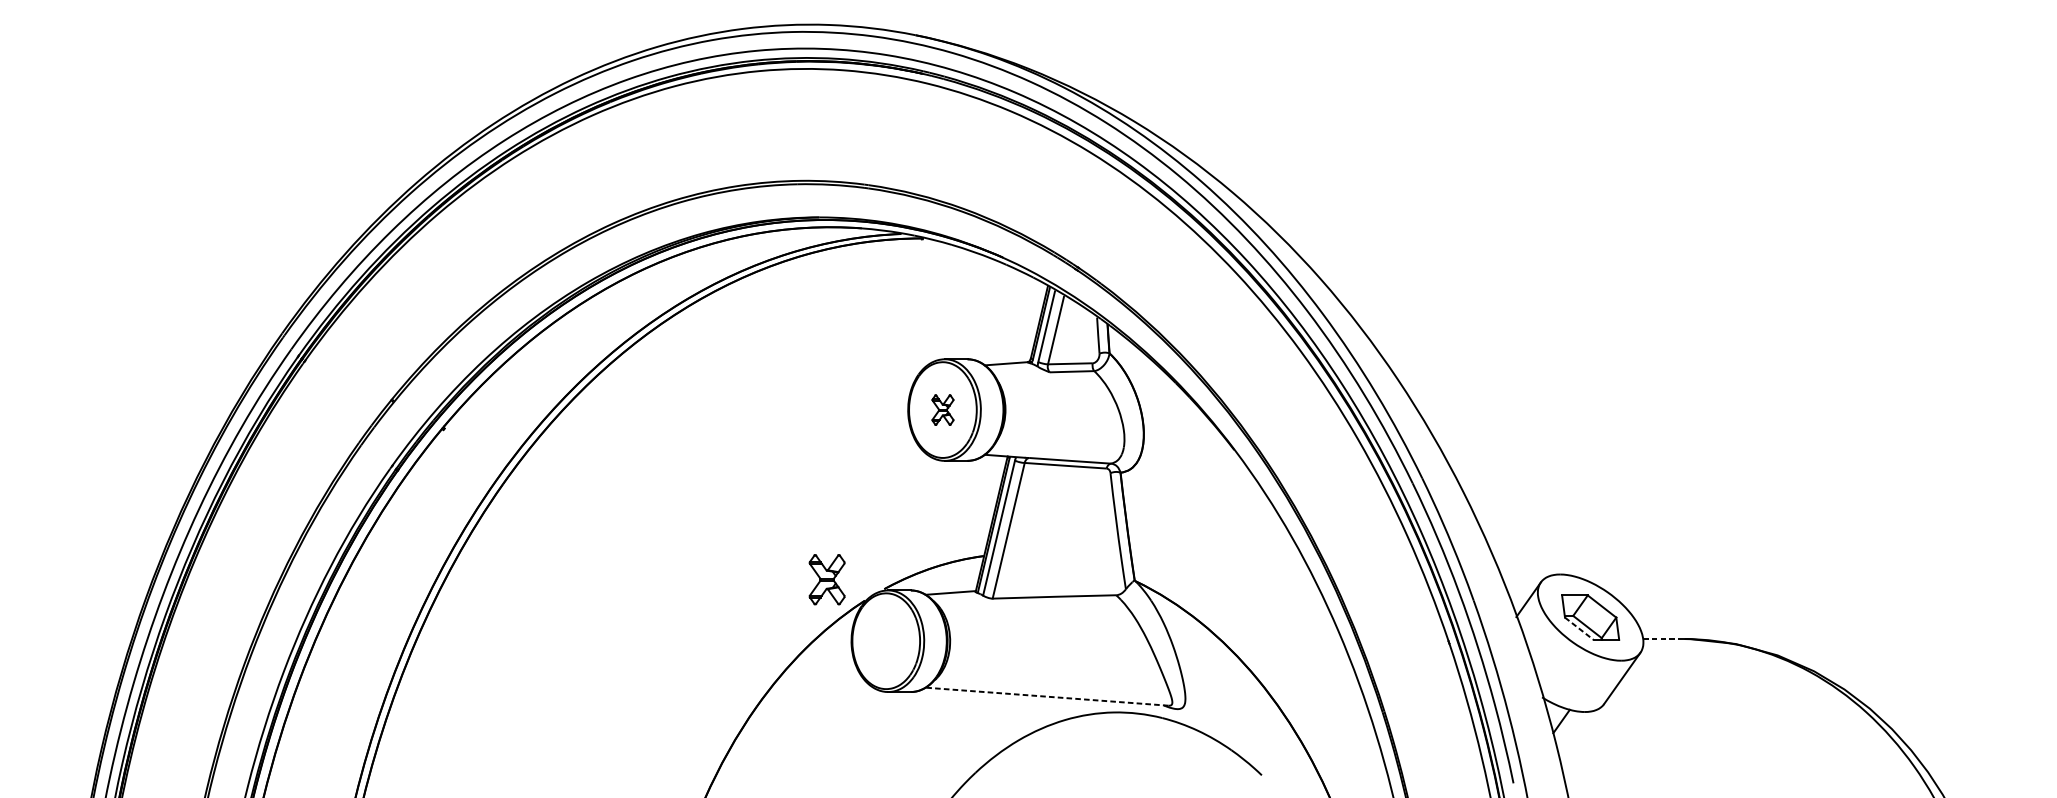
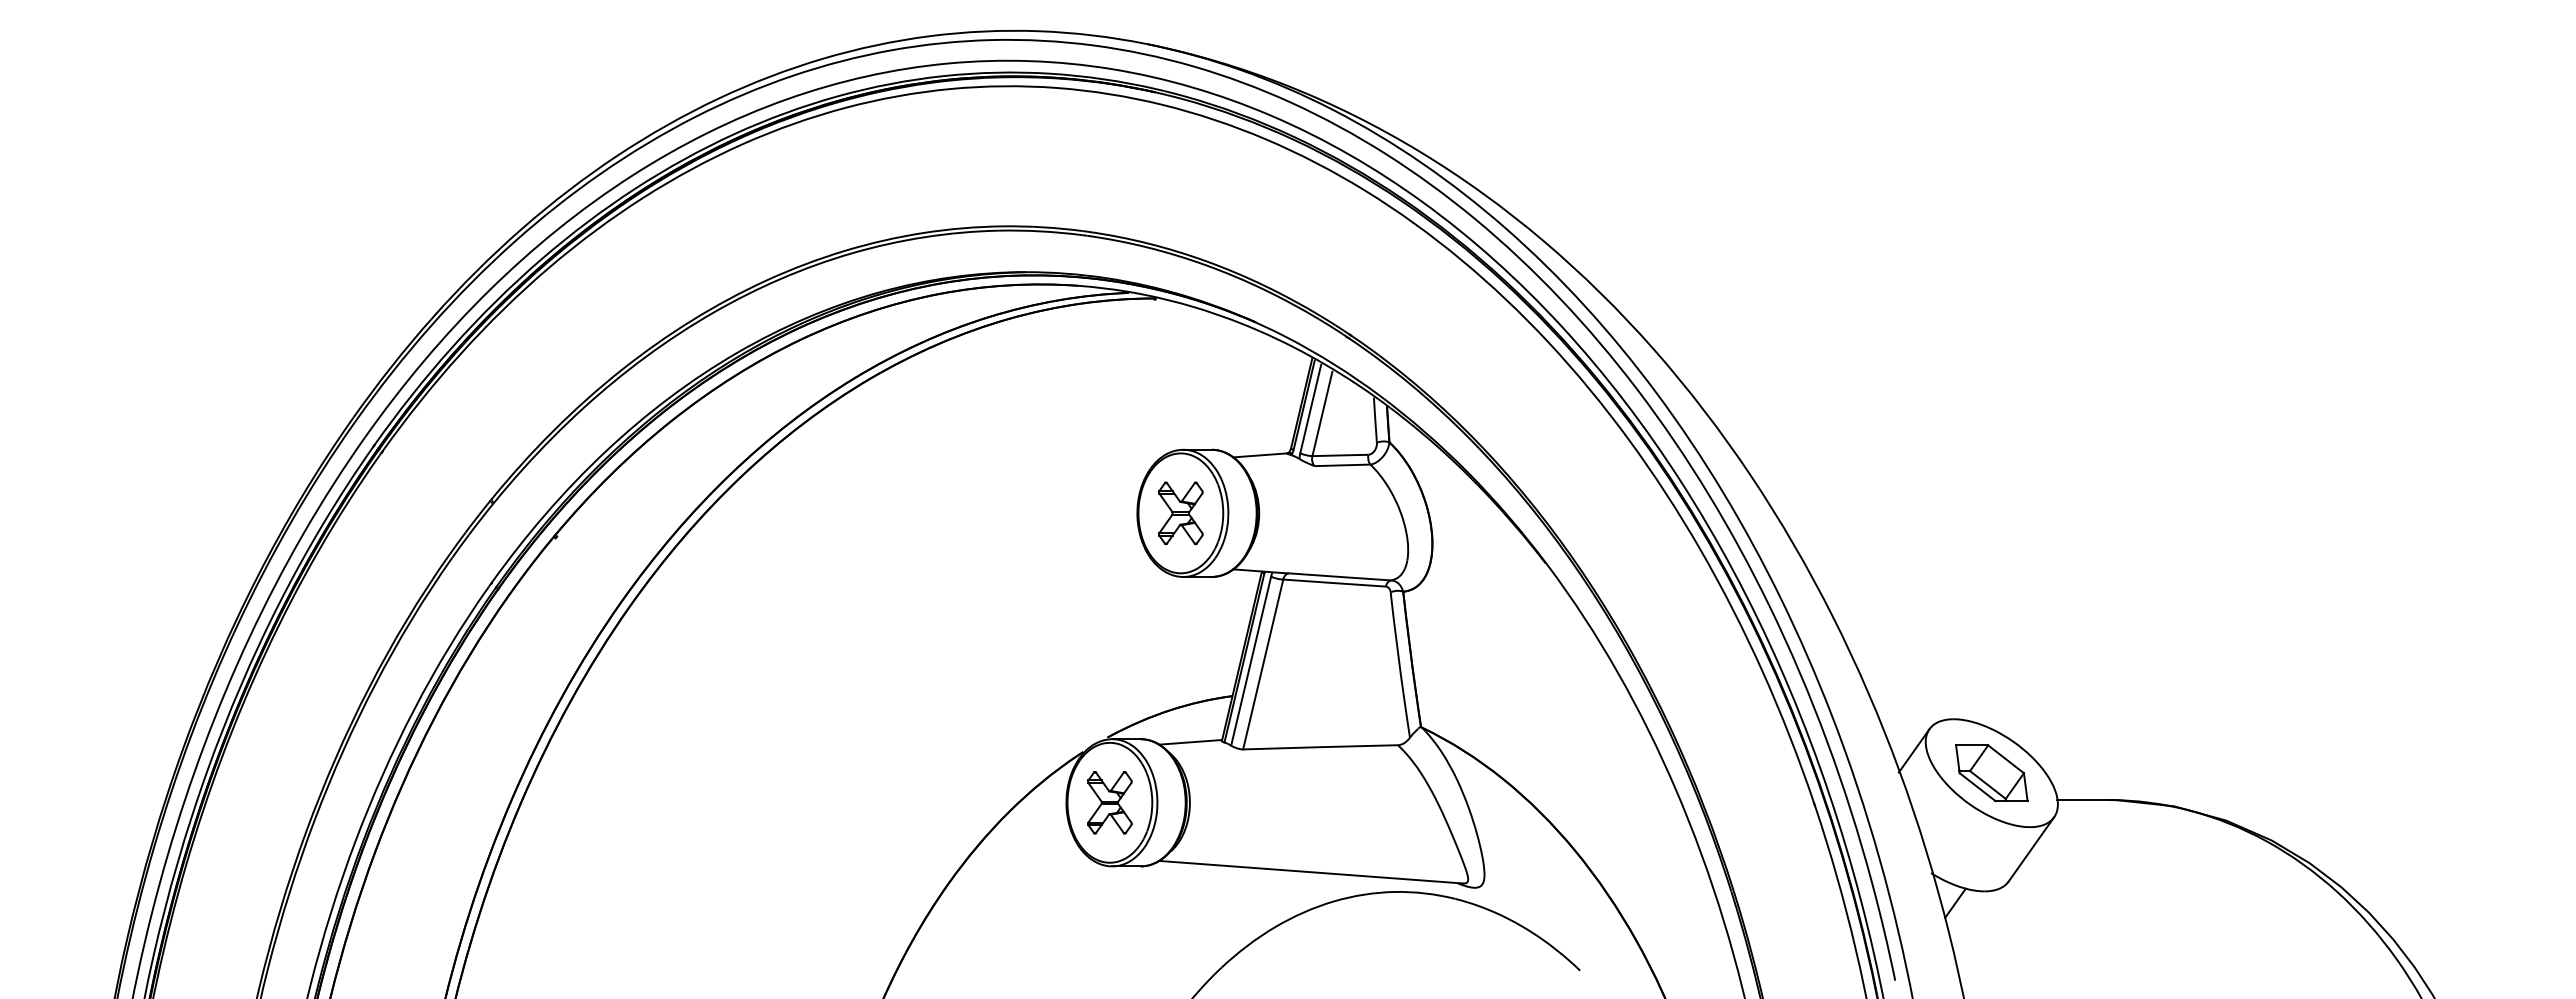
part: (942, 410) -> (1180, 513), size x1.67
part: (826, 579) -> (1109, 802), moved
line: (1579, 629) -> (1977, 787), dashed -> solid
line: (1663, 639) -> (2083, 800), dashed -> solid
line: (1046, 696) -> (1310, 872), dashed -> solid

